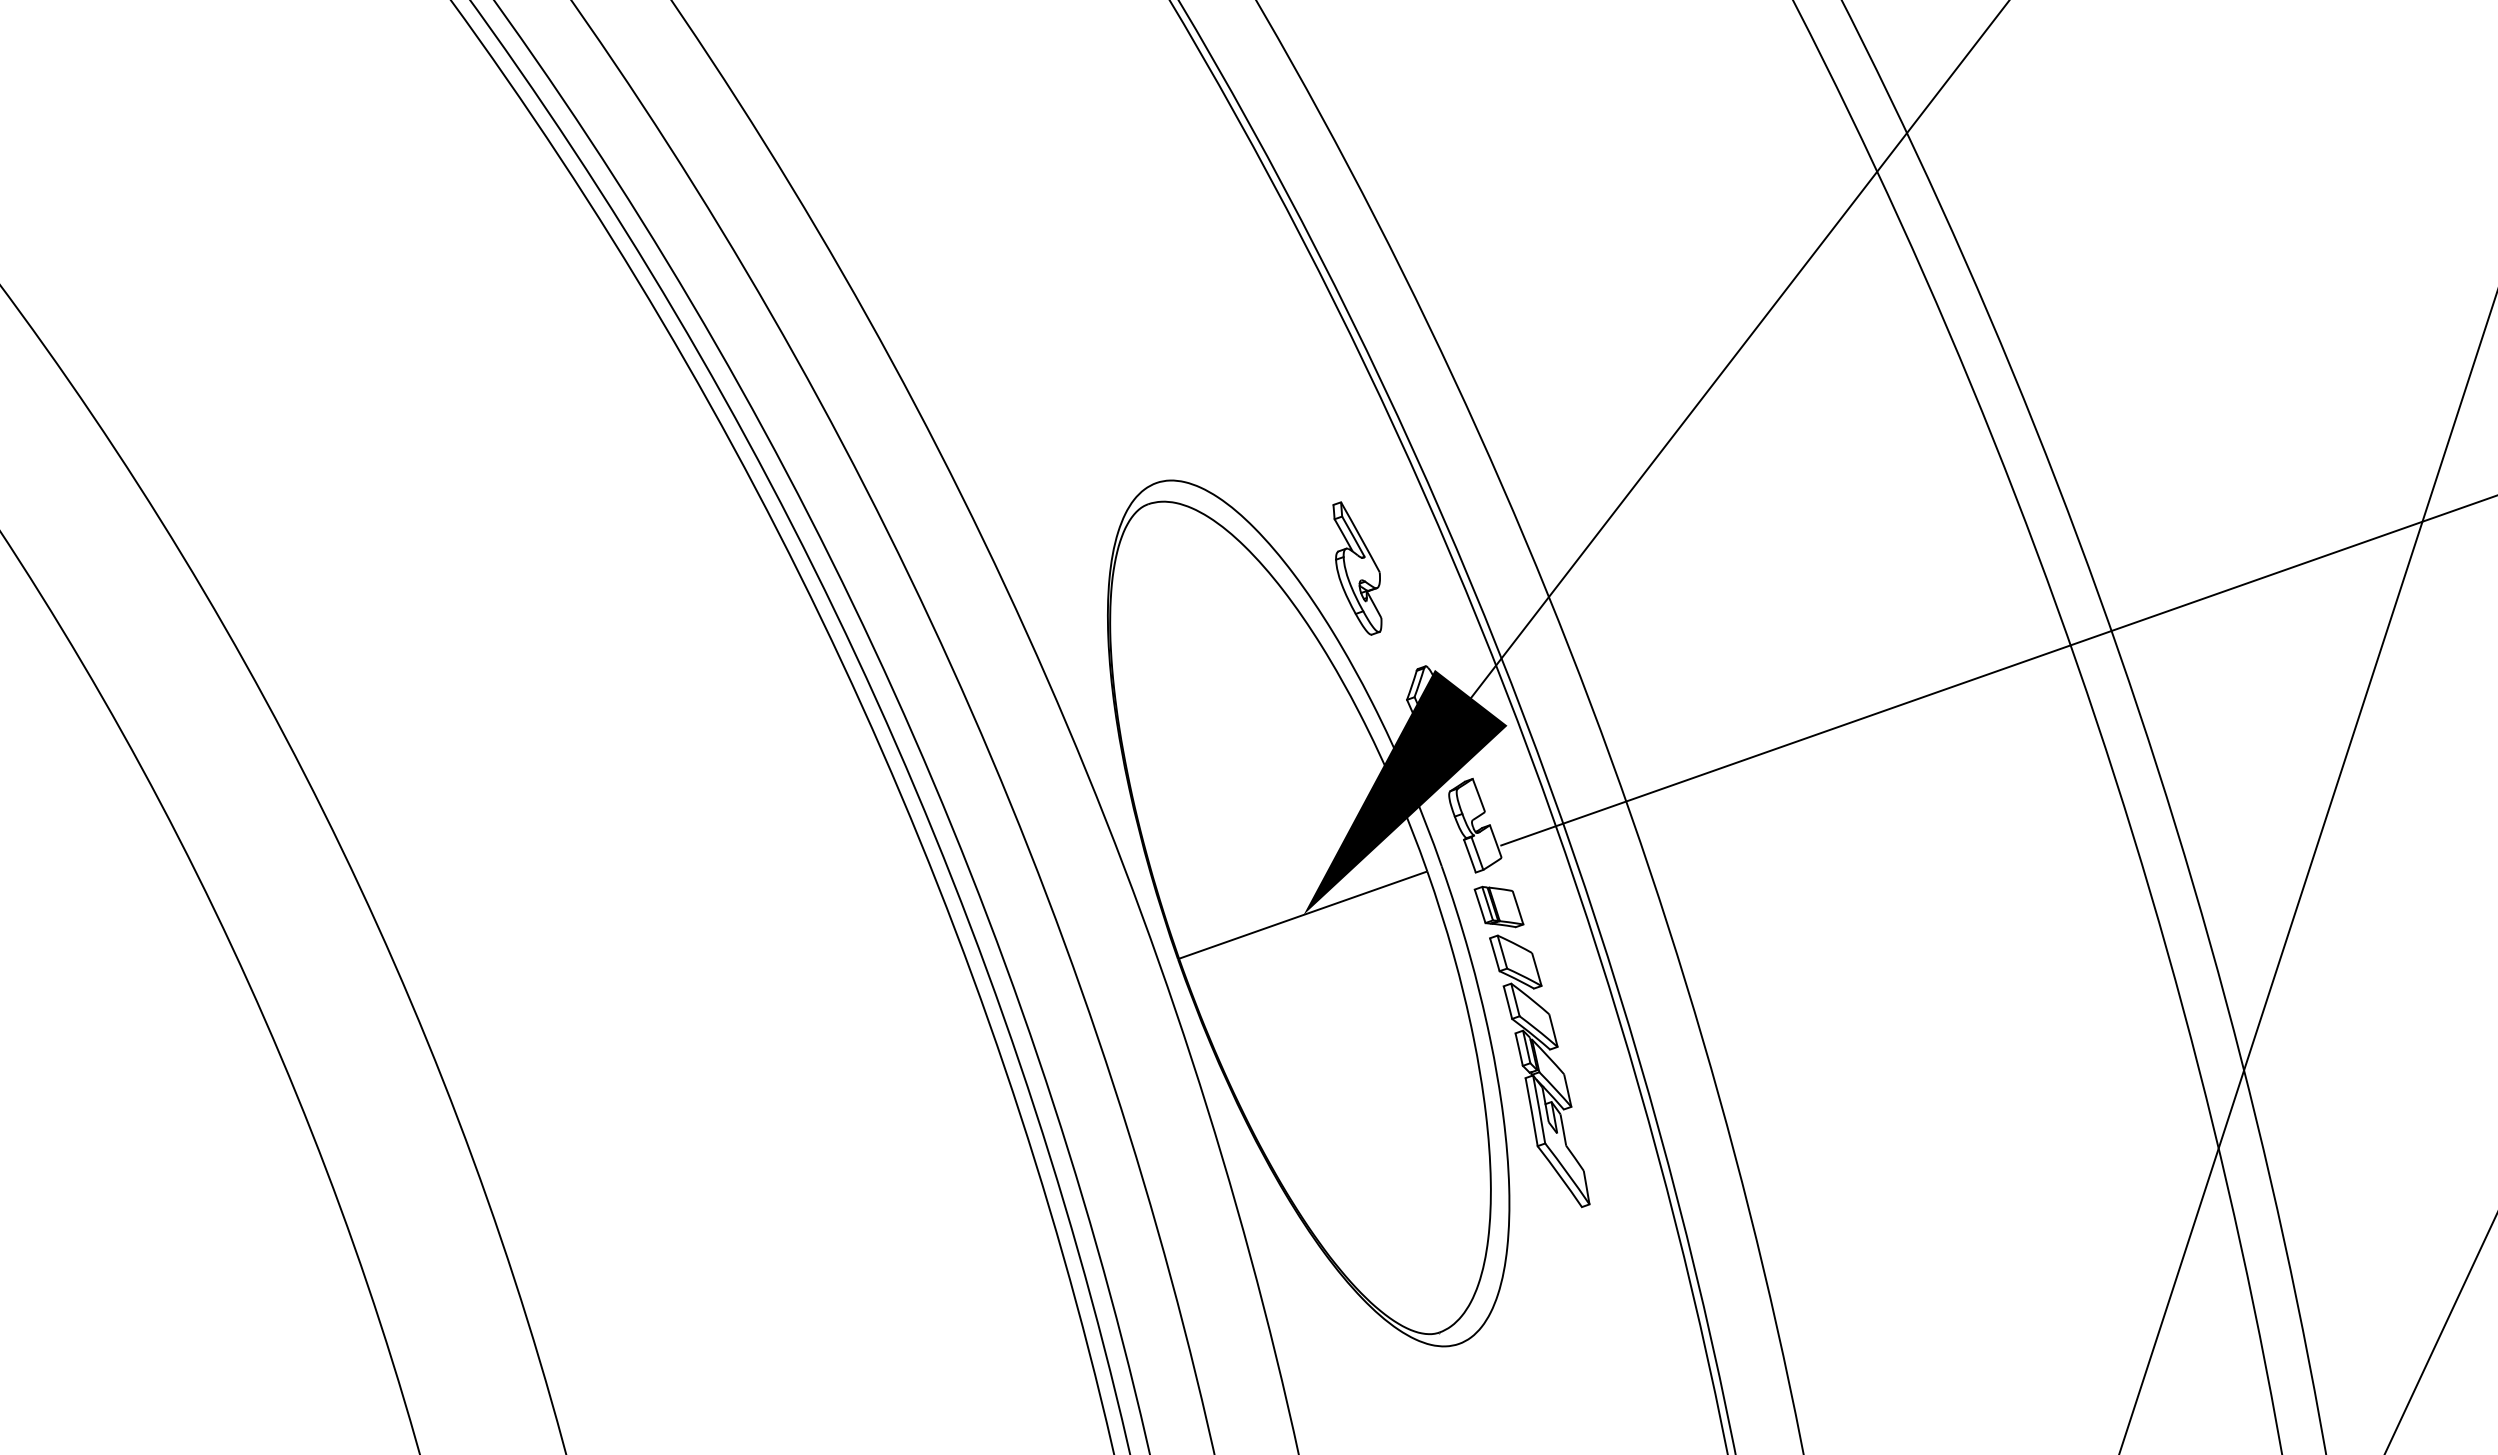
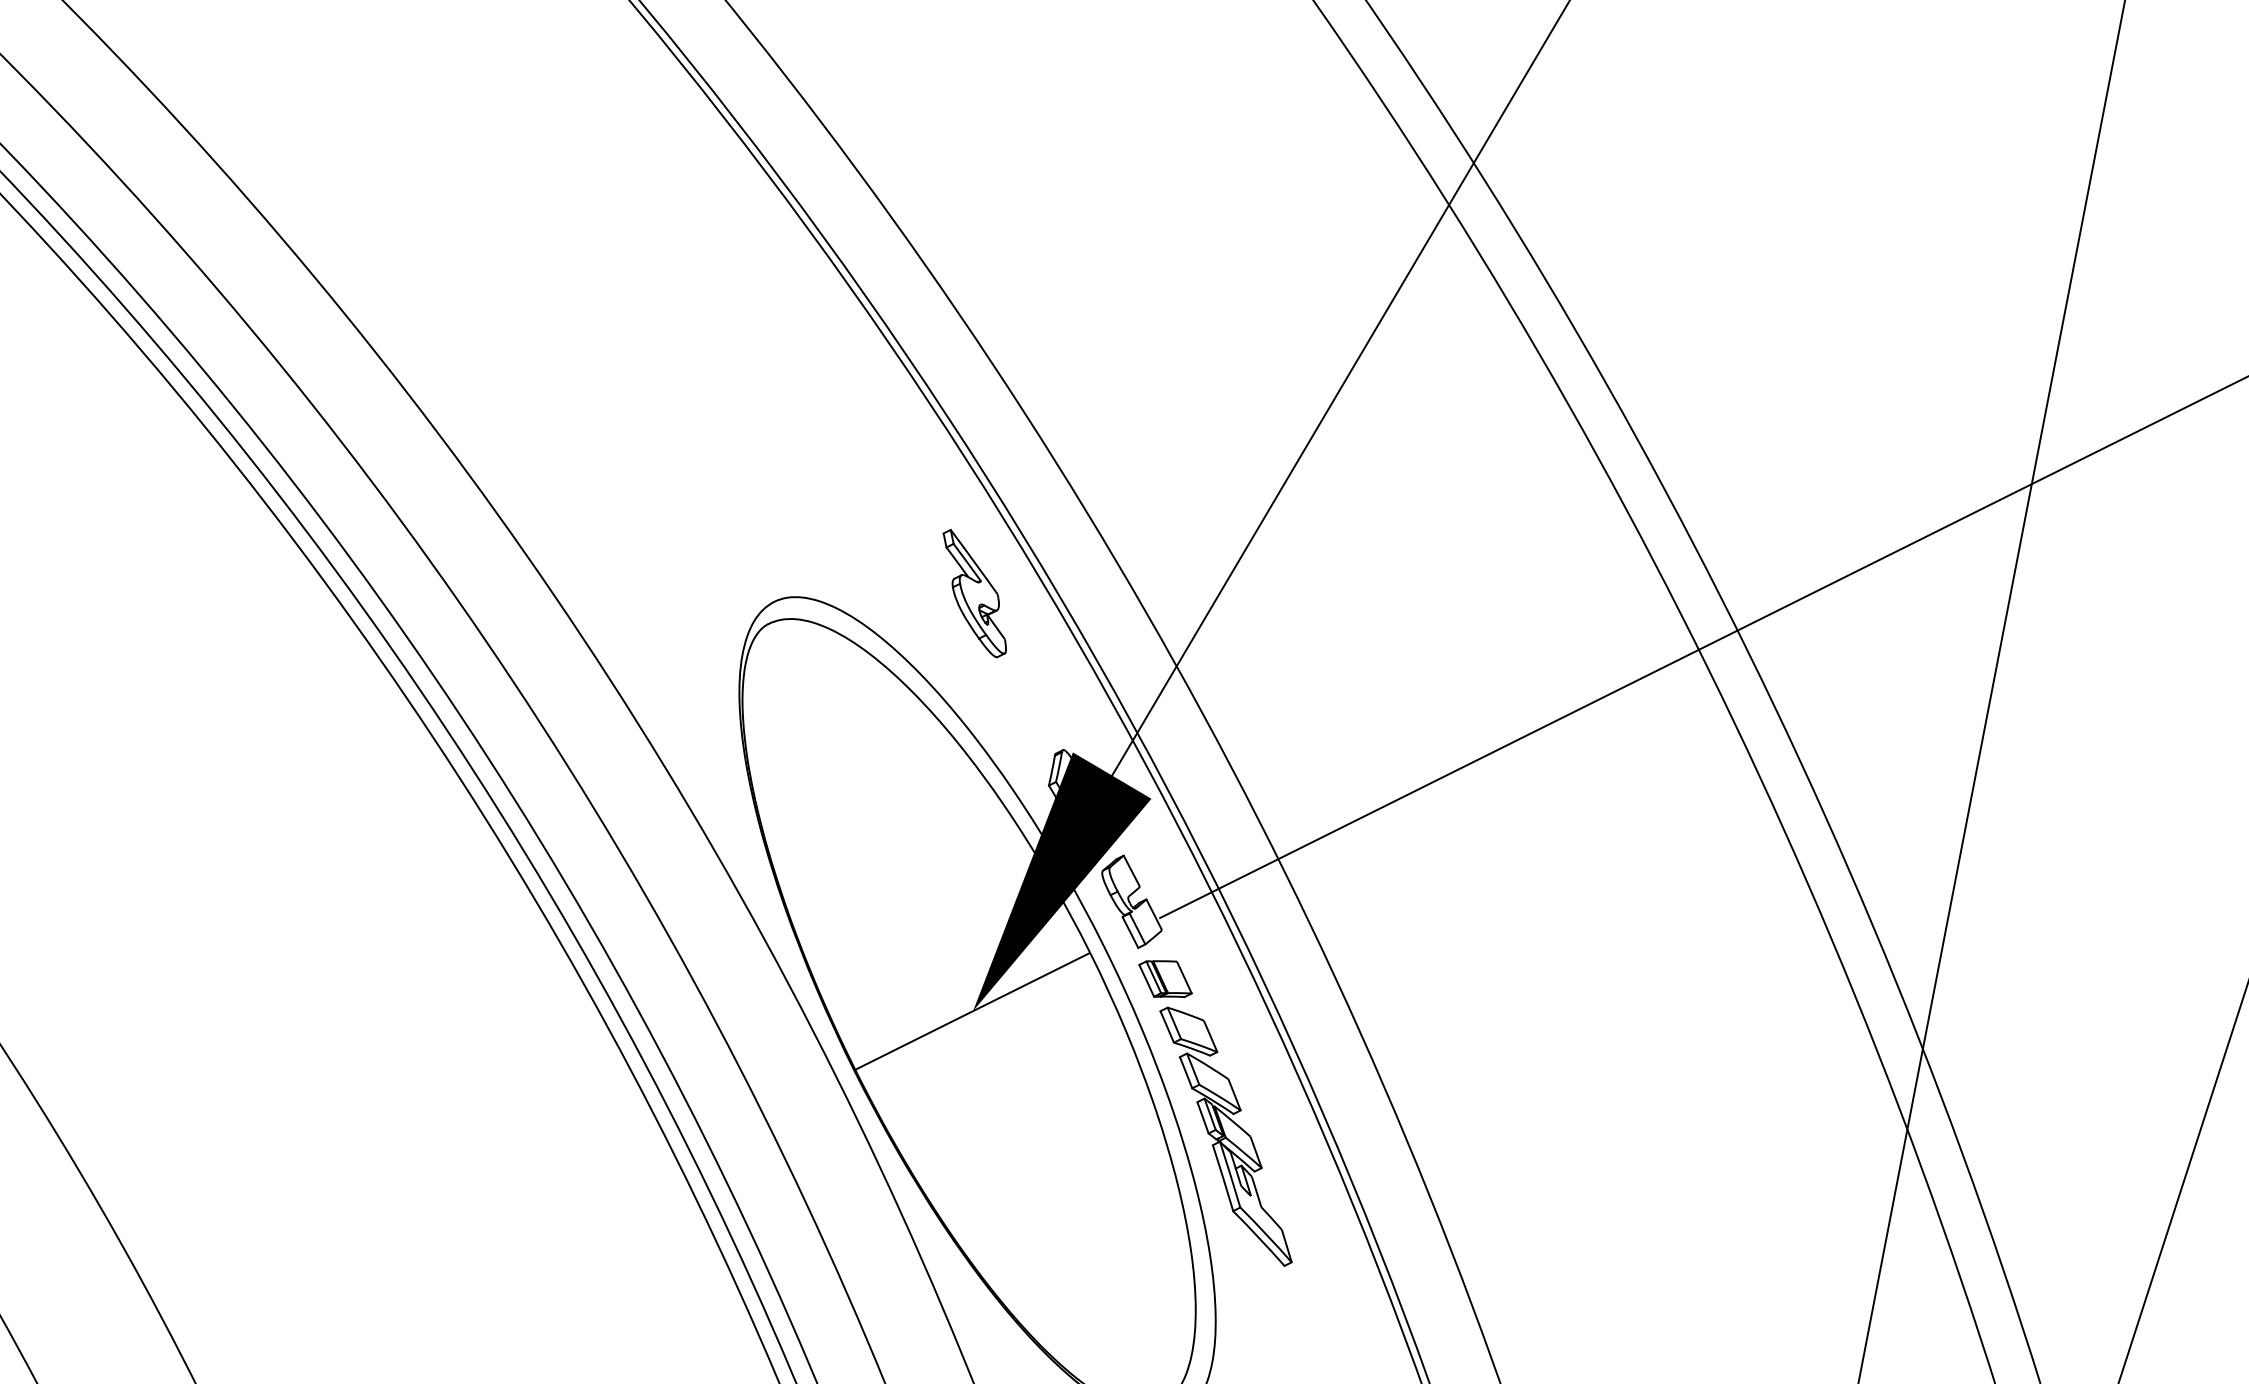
part: (1357, 568) -> (975, 593), moved

